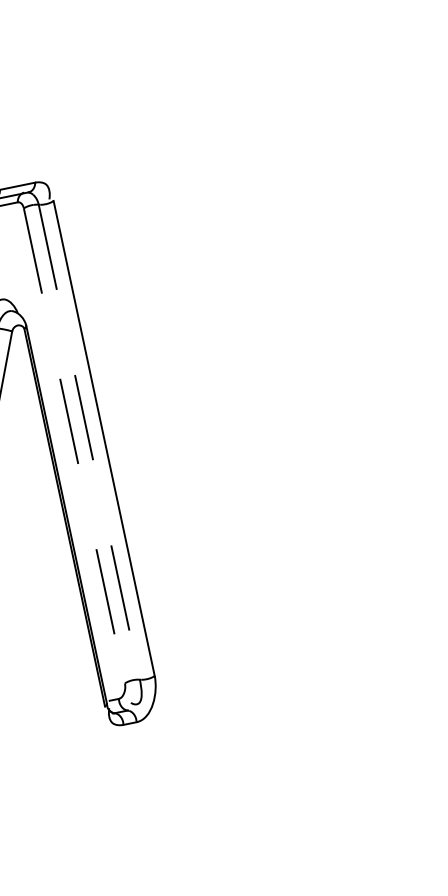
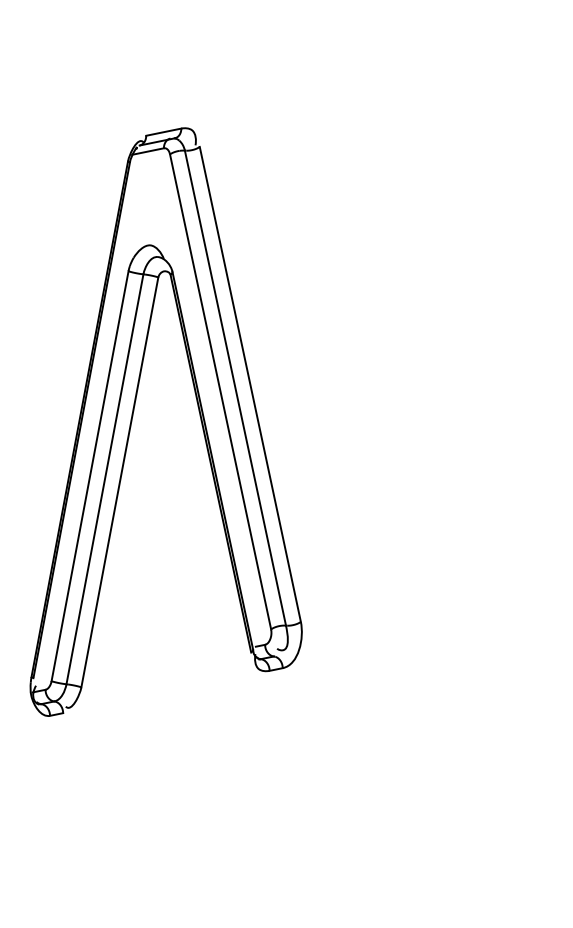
line: (89, 442) -> (235, 388), dashed -> solid
line: (74, 445) -> (220, 391), dashed -> solid

